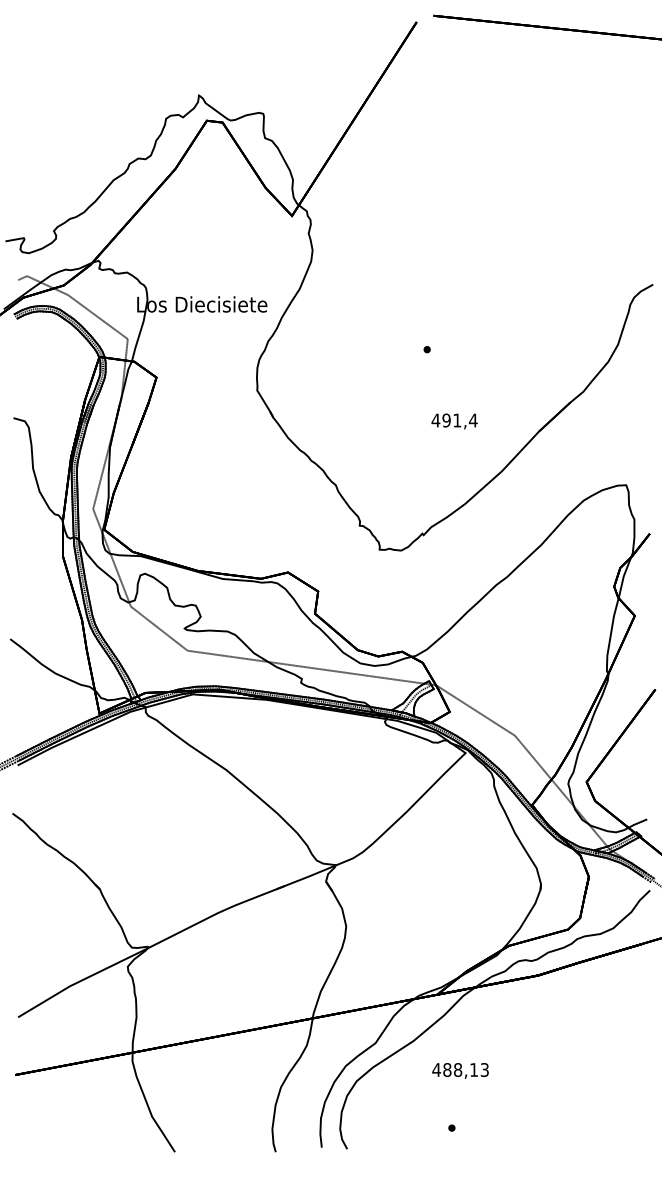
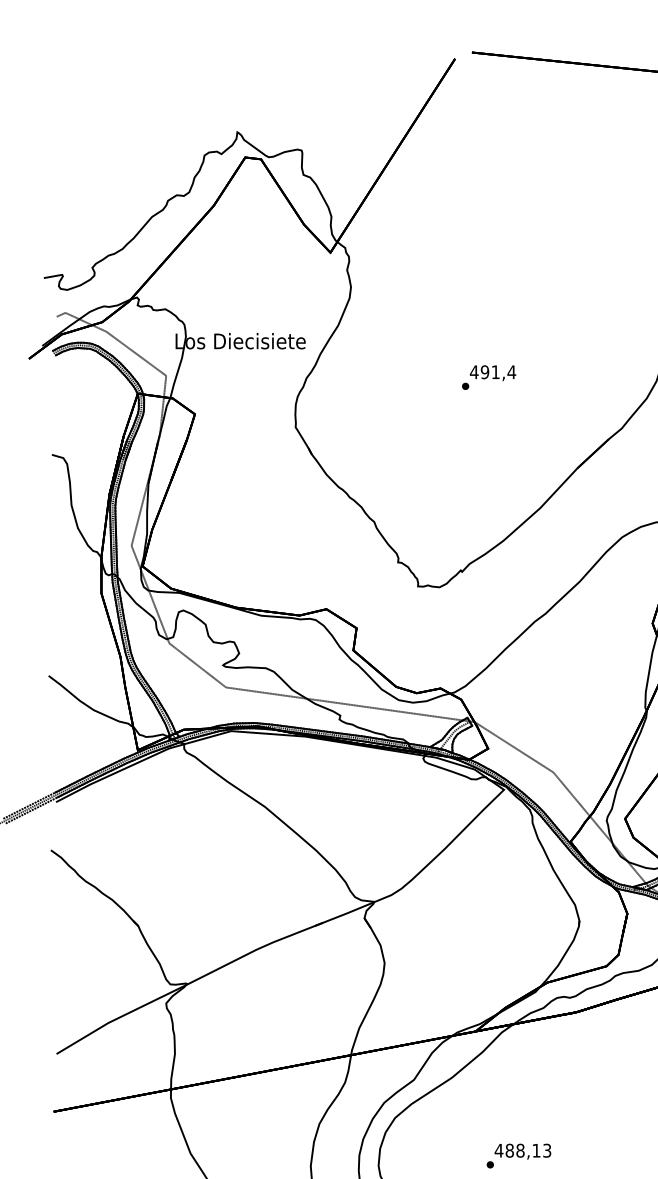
text: (454, 421) -> (492, 373), moved
text: (460, 1070) -> (522, 1151), moved

